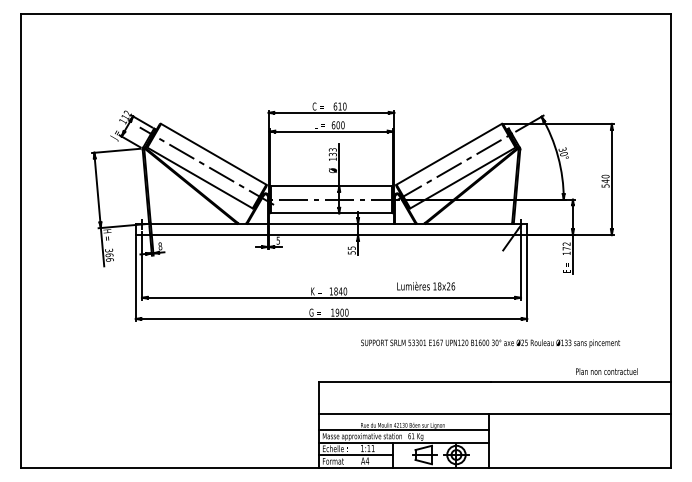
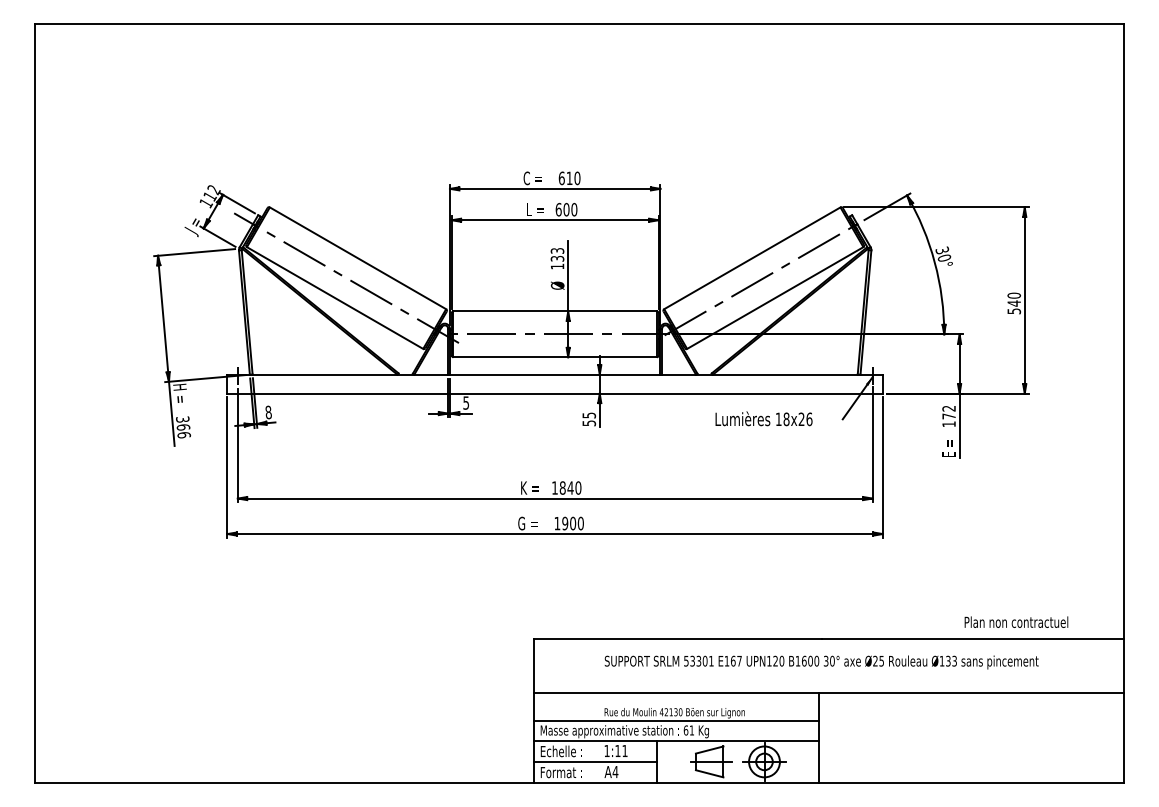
text: (426, 286) -> (764, 419), moved
text: (490, 343) -> (821, 662), moved

